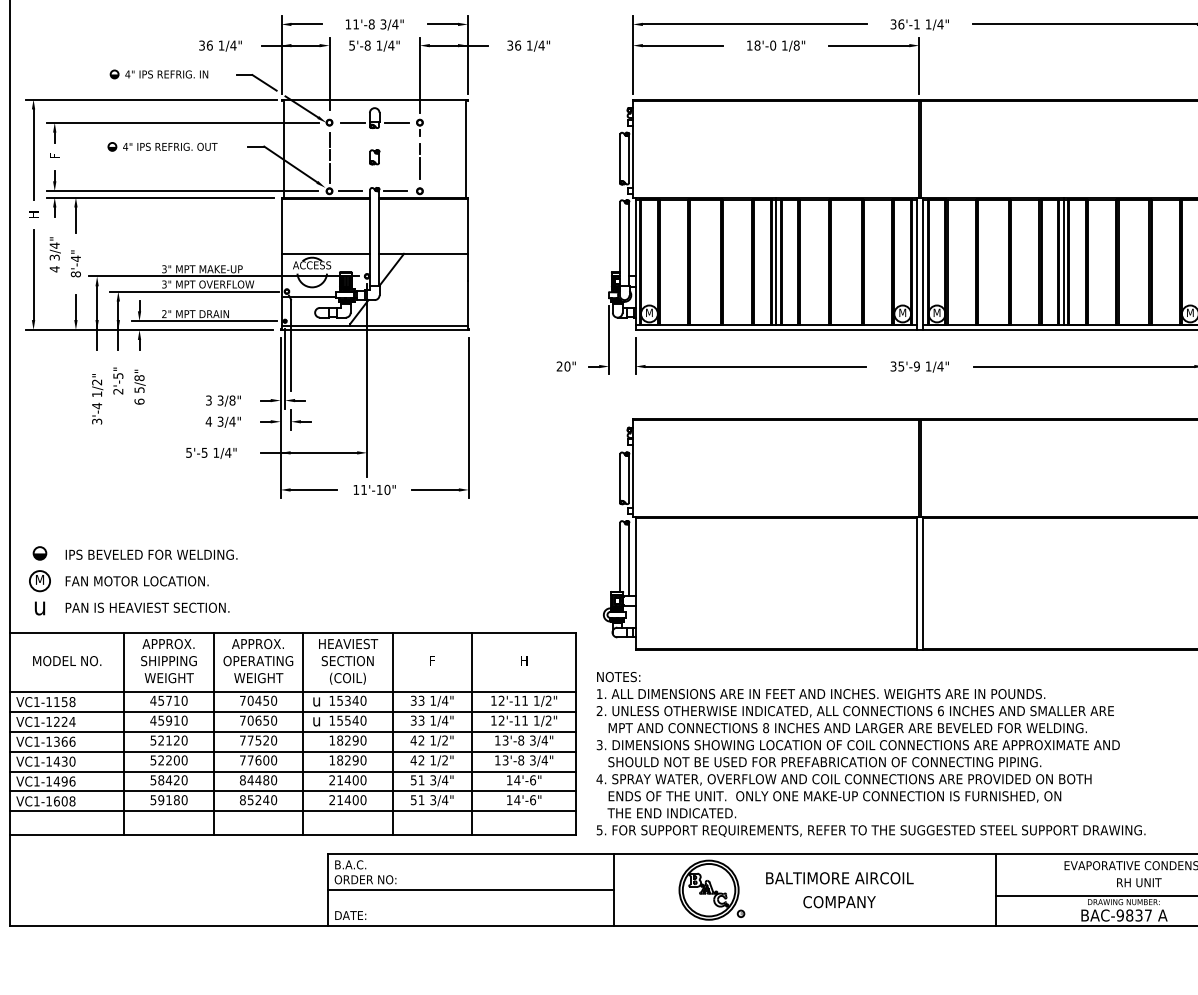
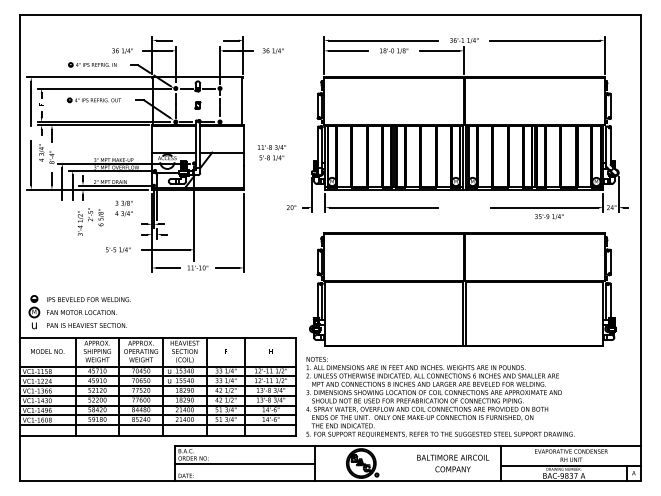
text: (375, 34) -> (272, 152), moved
text: (920, 366) -> (549, 216), moved
text: (117, 394) -> (90, 221), moved
text: (222, 411) -> (123, 208), moved
text: (840, 890) -> (453, 463), moved

